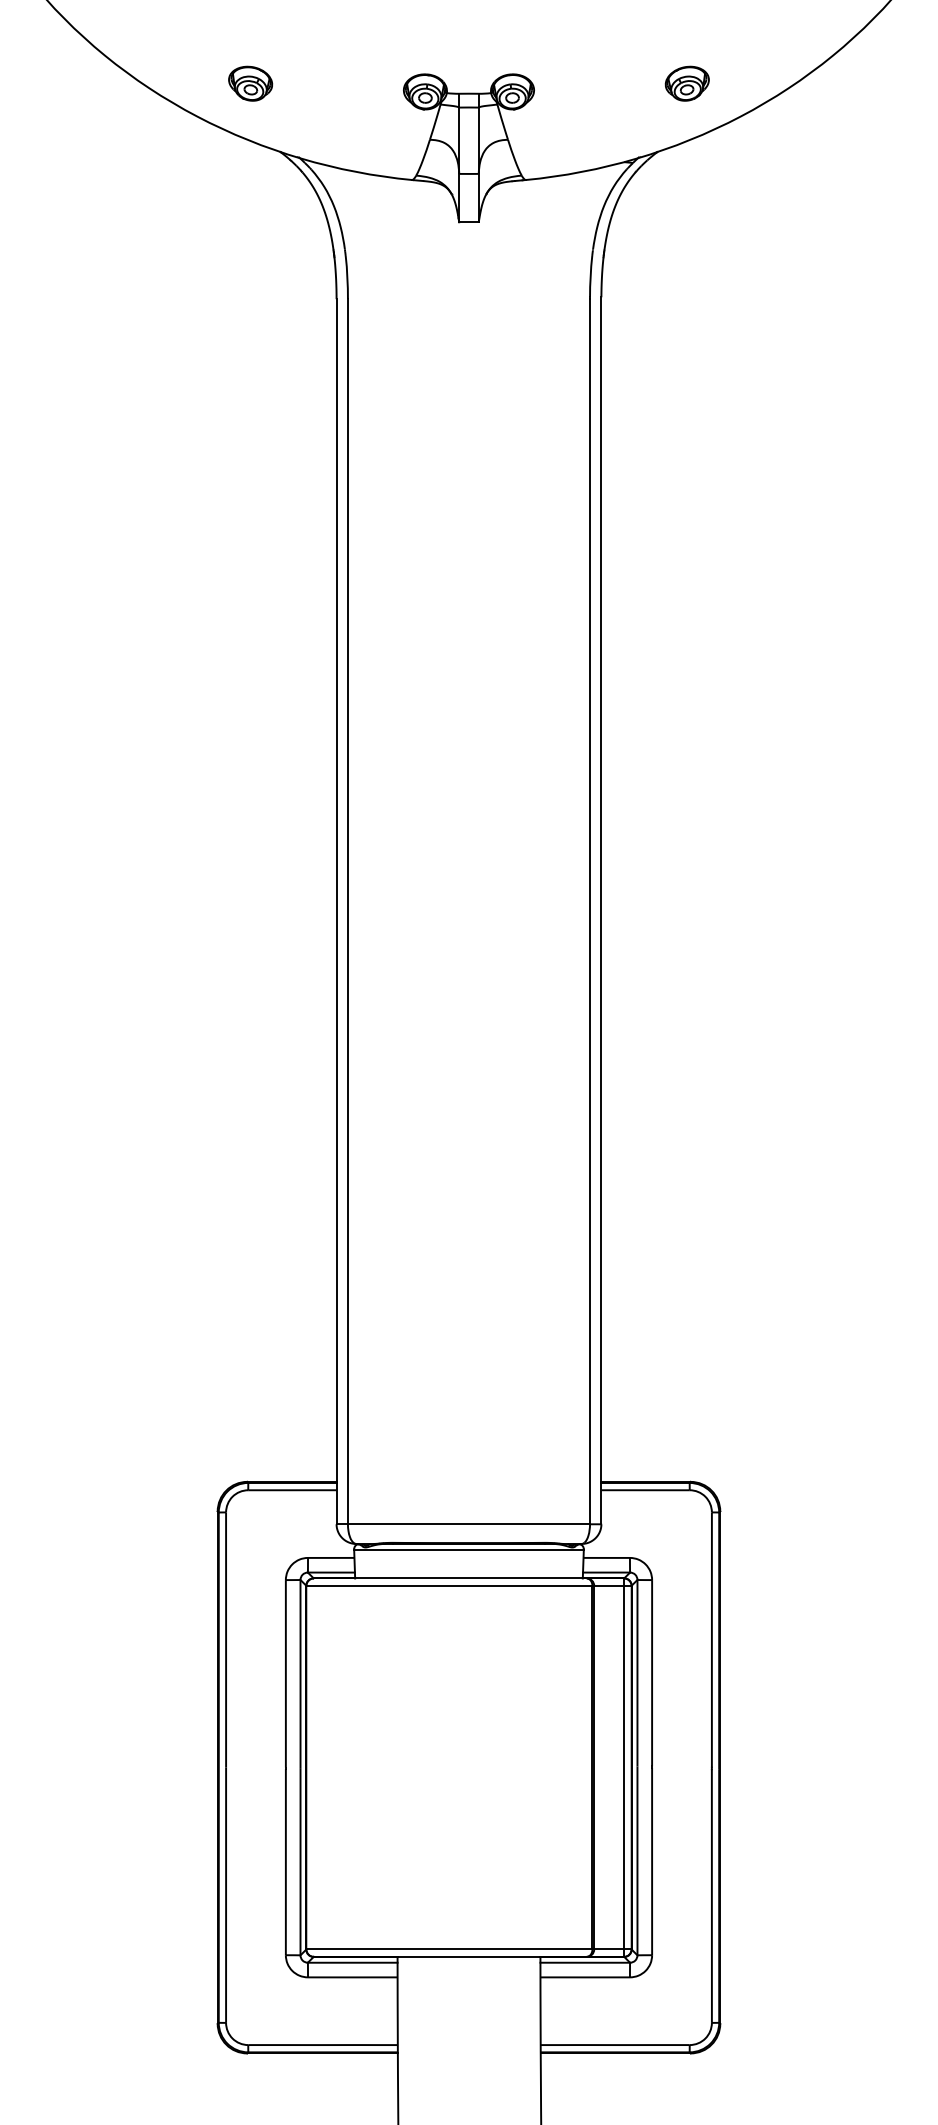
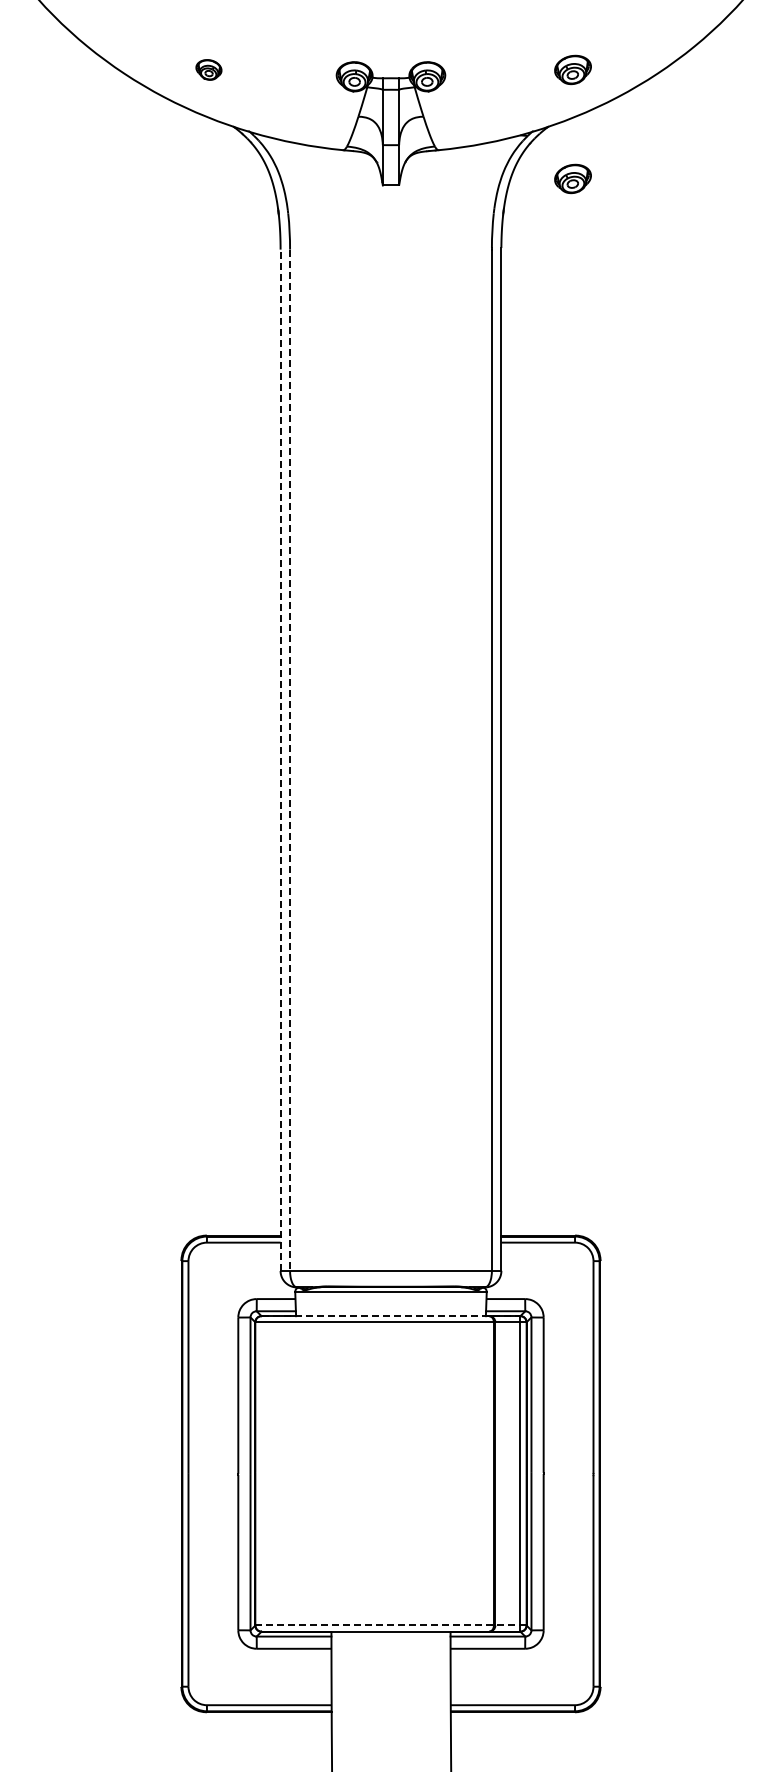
part: (250, 83) -> (208, 69), size x0.7
part: (686, 213) -> (572, 178), added
line: (336, 911) -> (280, 760), solid -> dashed
line: (348, 911) -> (290, 760), solid -> dashed
line: (469, 1578) -> (391, 1316), solid -> dashed
line: (468, 1949) -> (390, 1625), solid -> dashed

